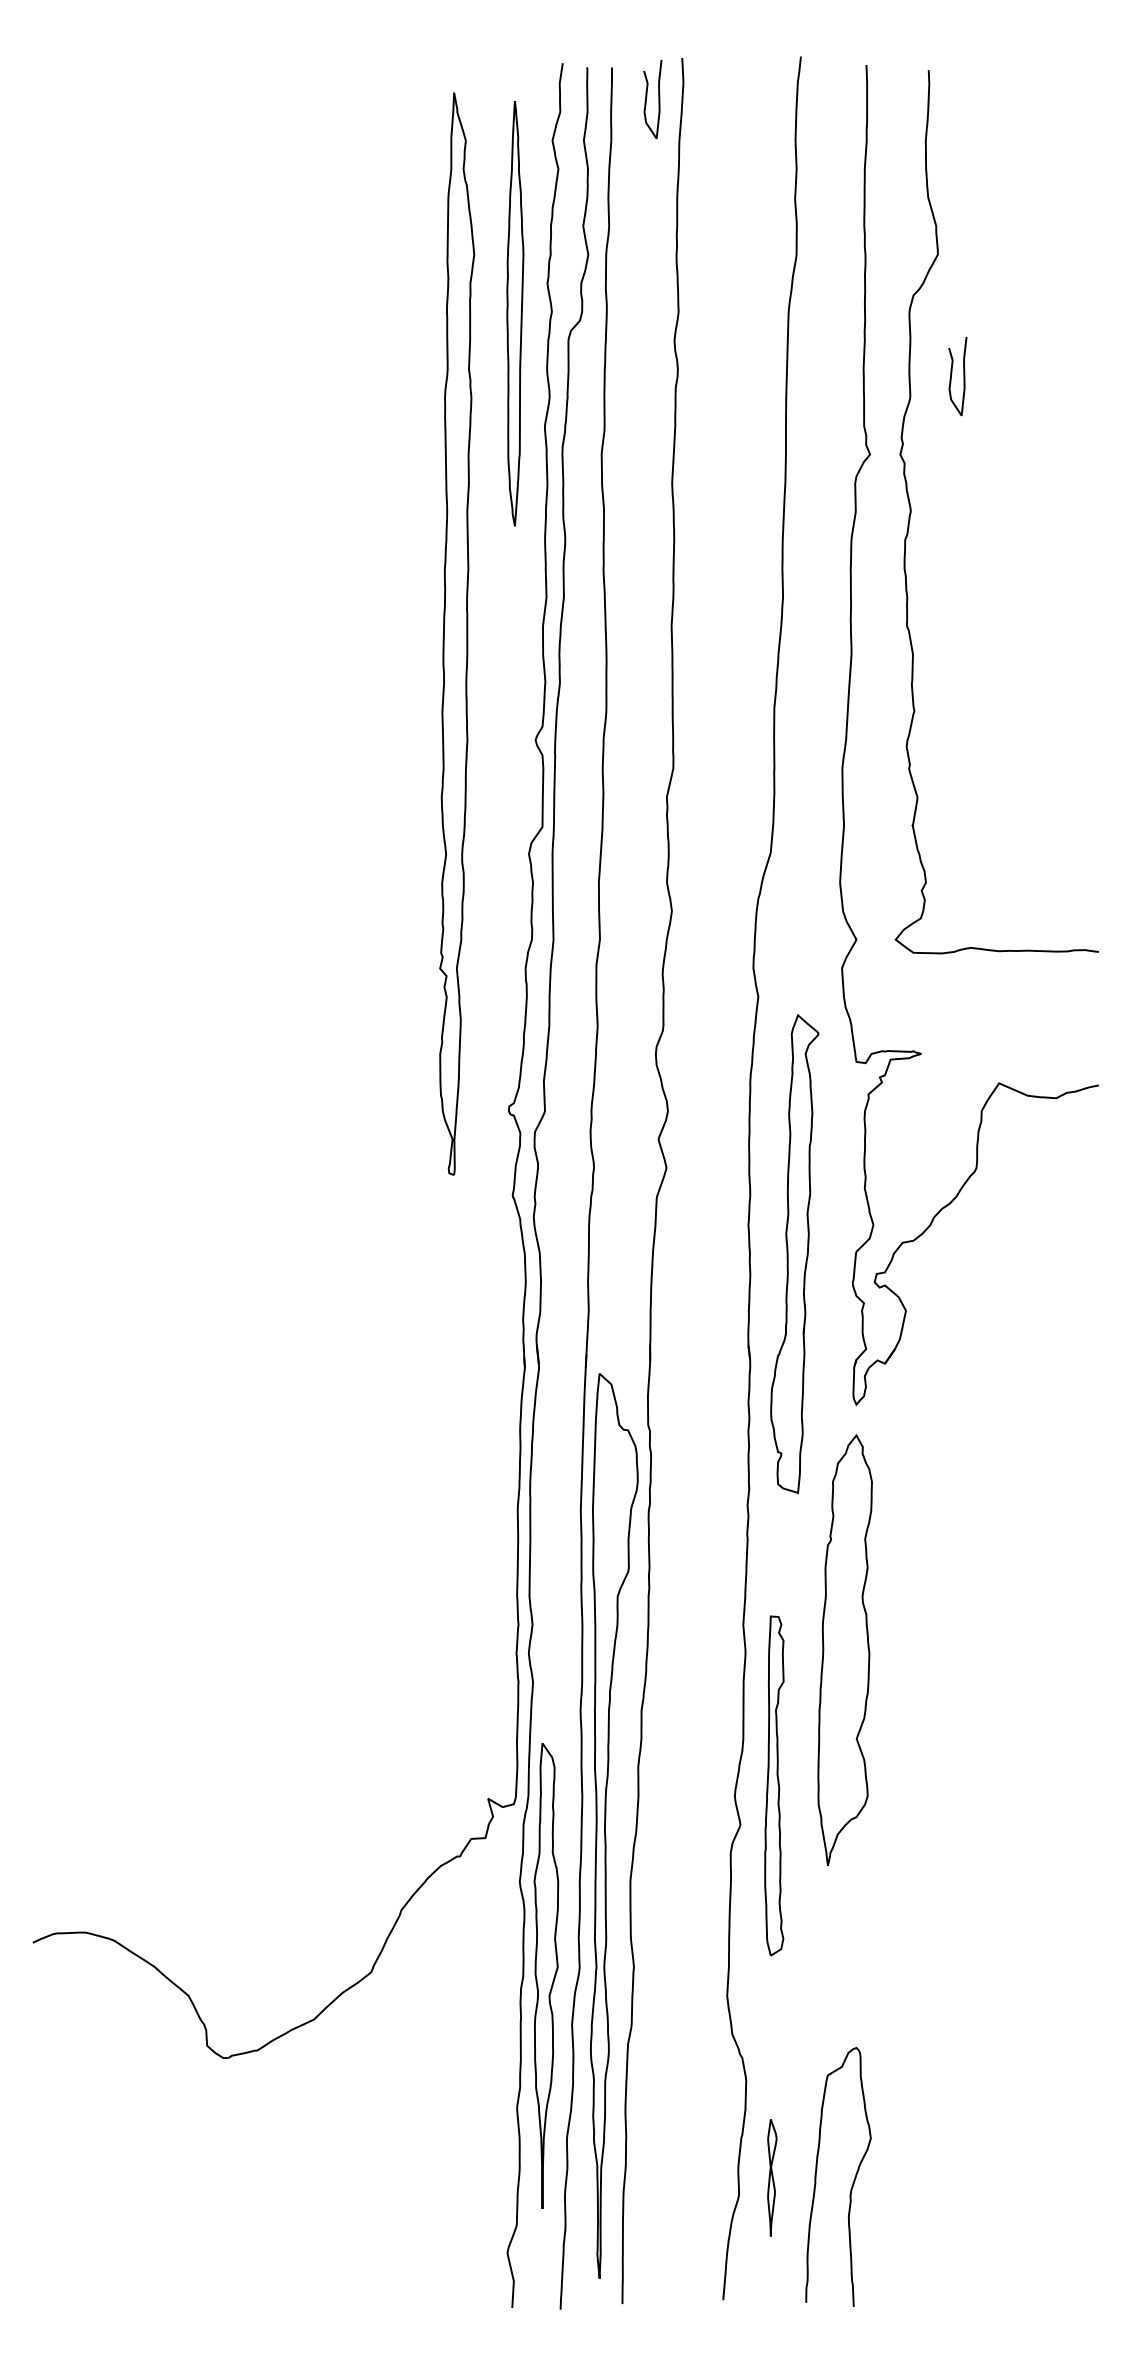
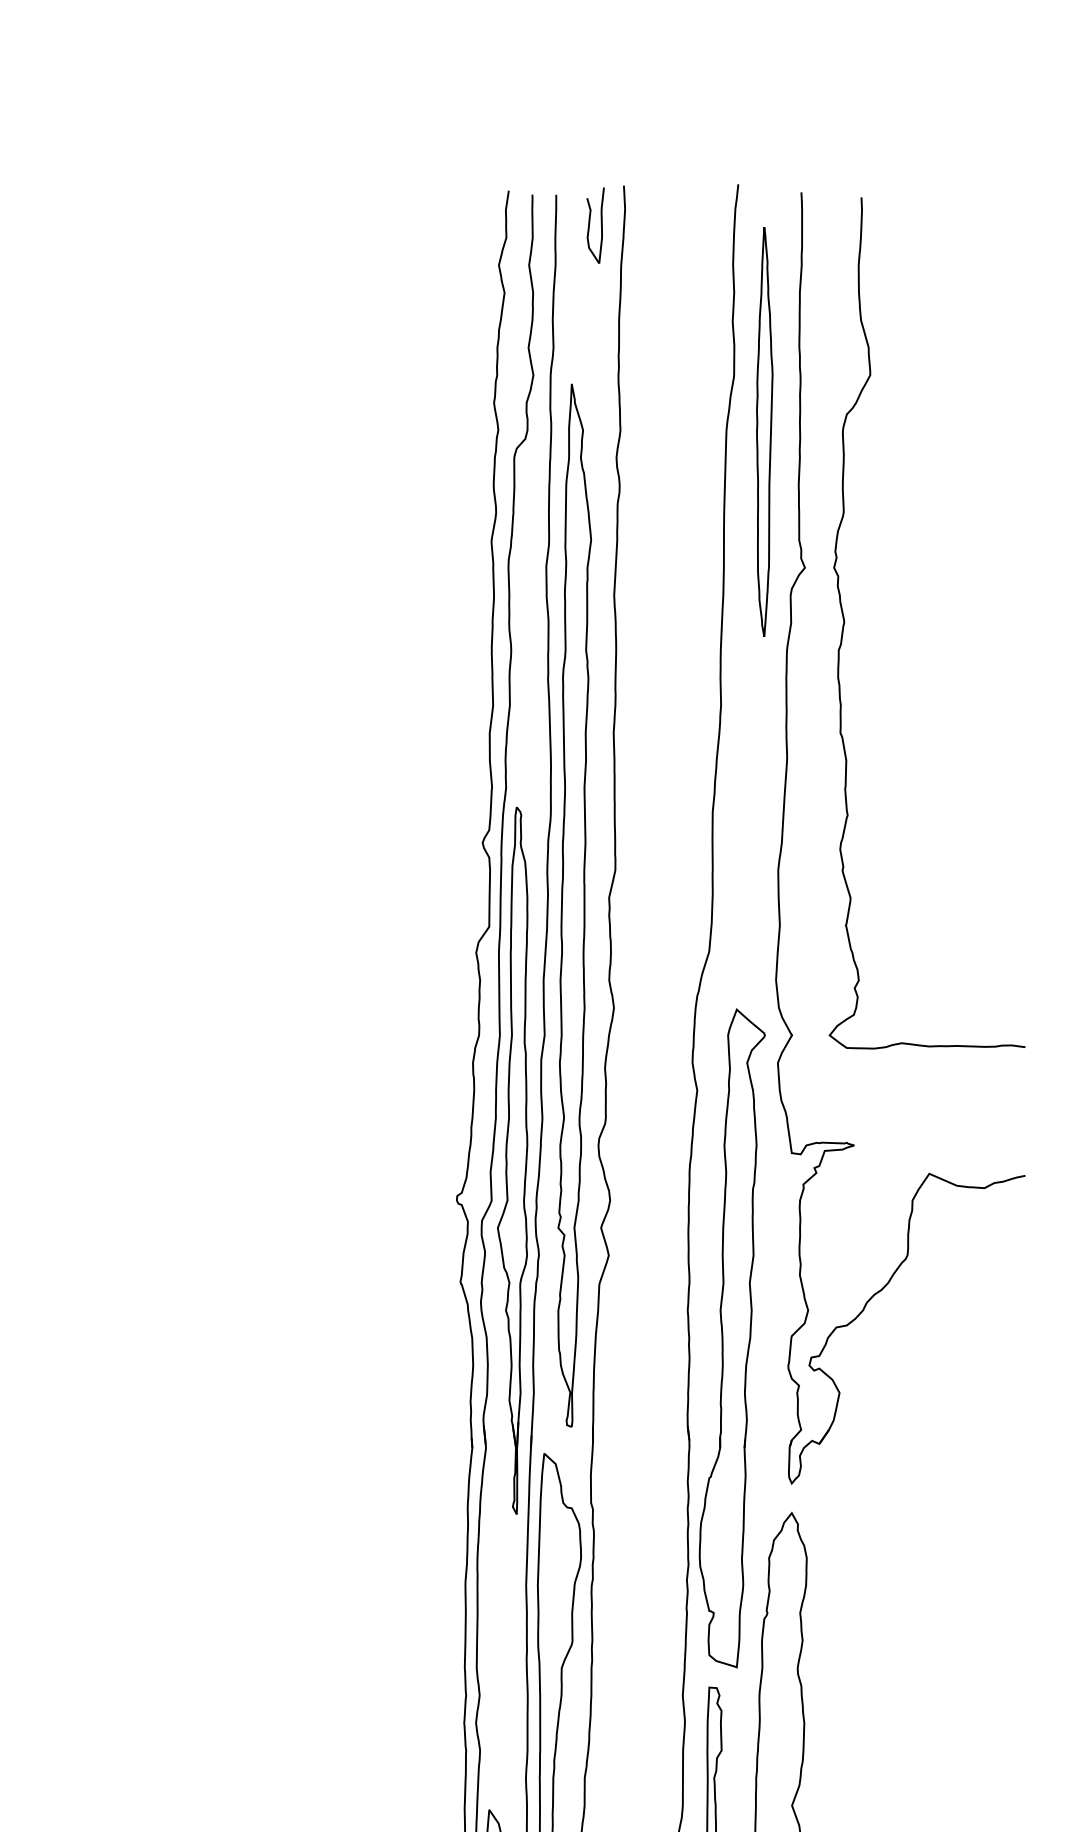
part: (515, 313) -> (764, 431), moved
curve: (952, 374) -> (884, 490), removed
part: (457, 633) -> (575, 905), moved
part: (566, 1069) -> (512, 1160), added
part: (794, 1253) -> (732, 1337), size x1.43

